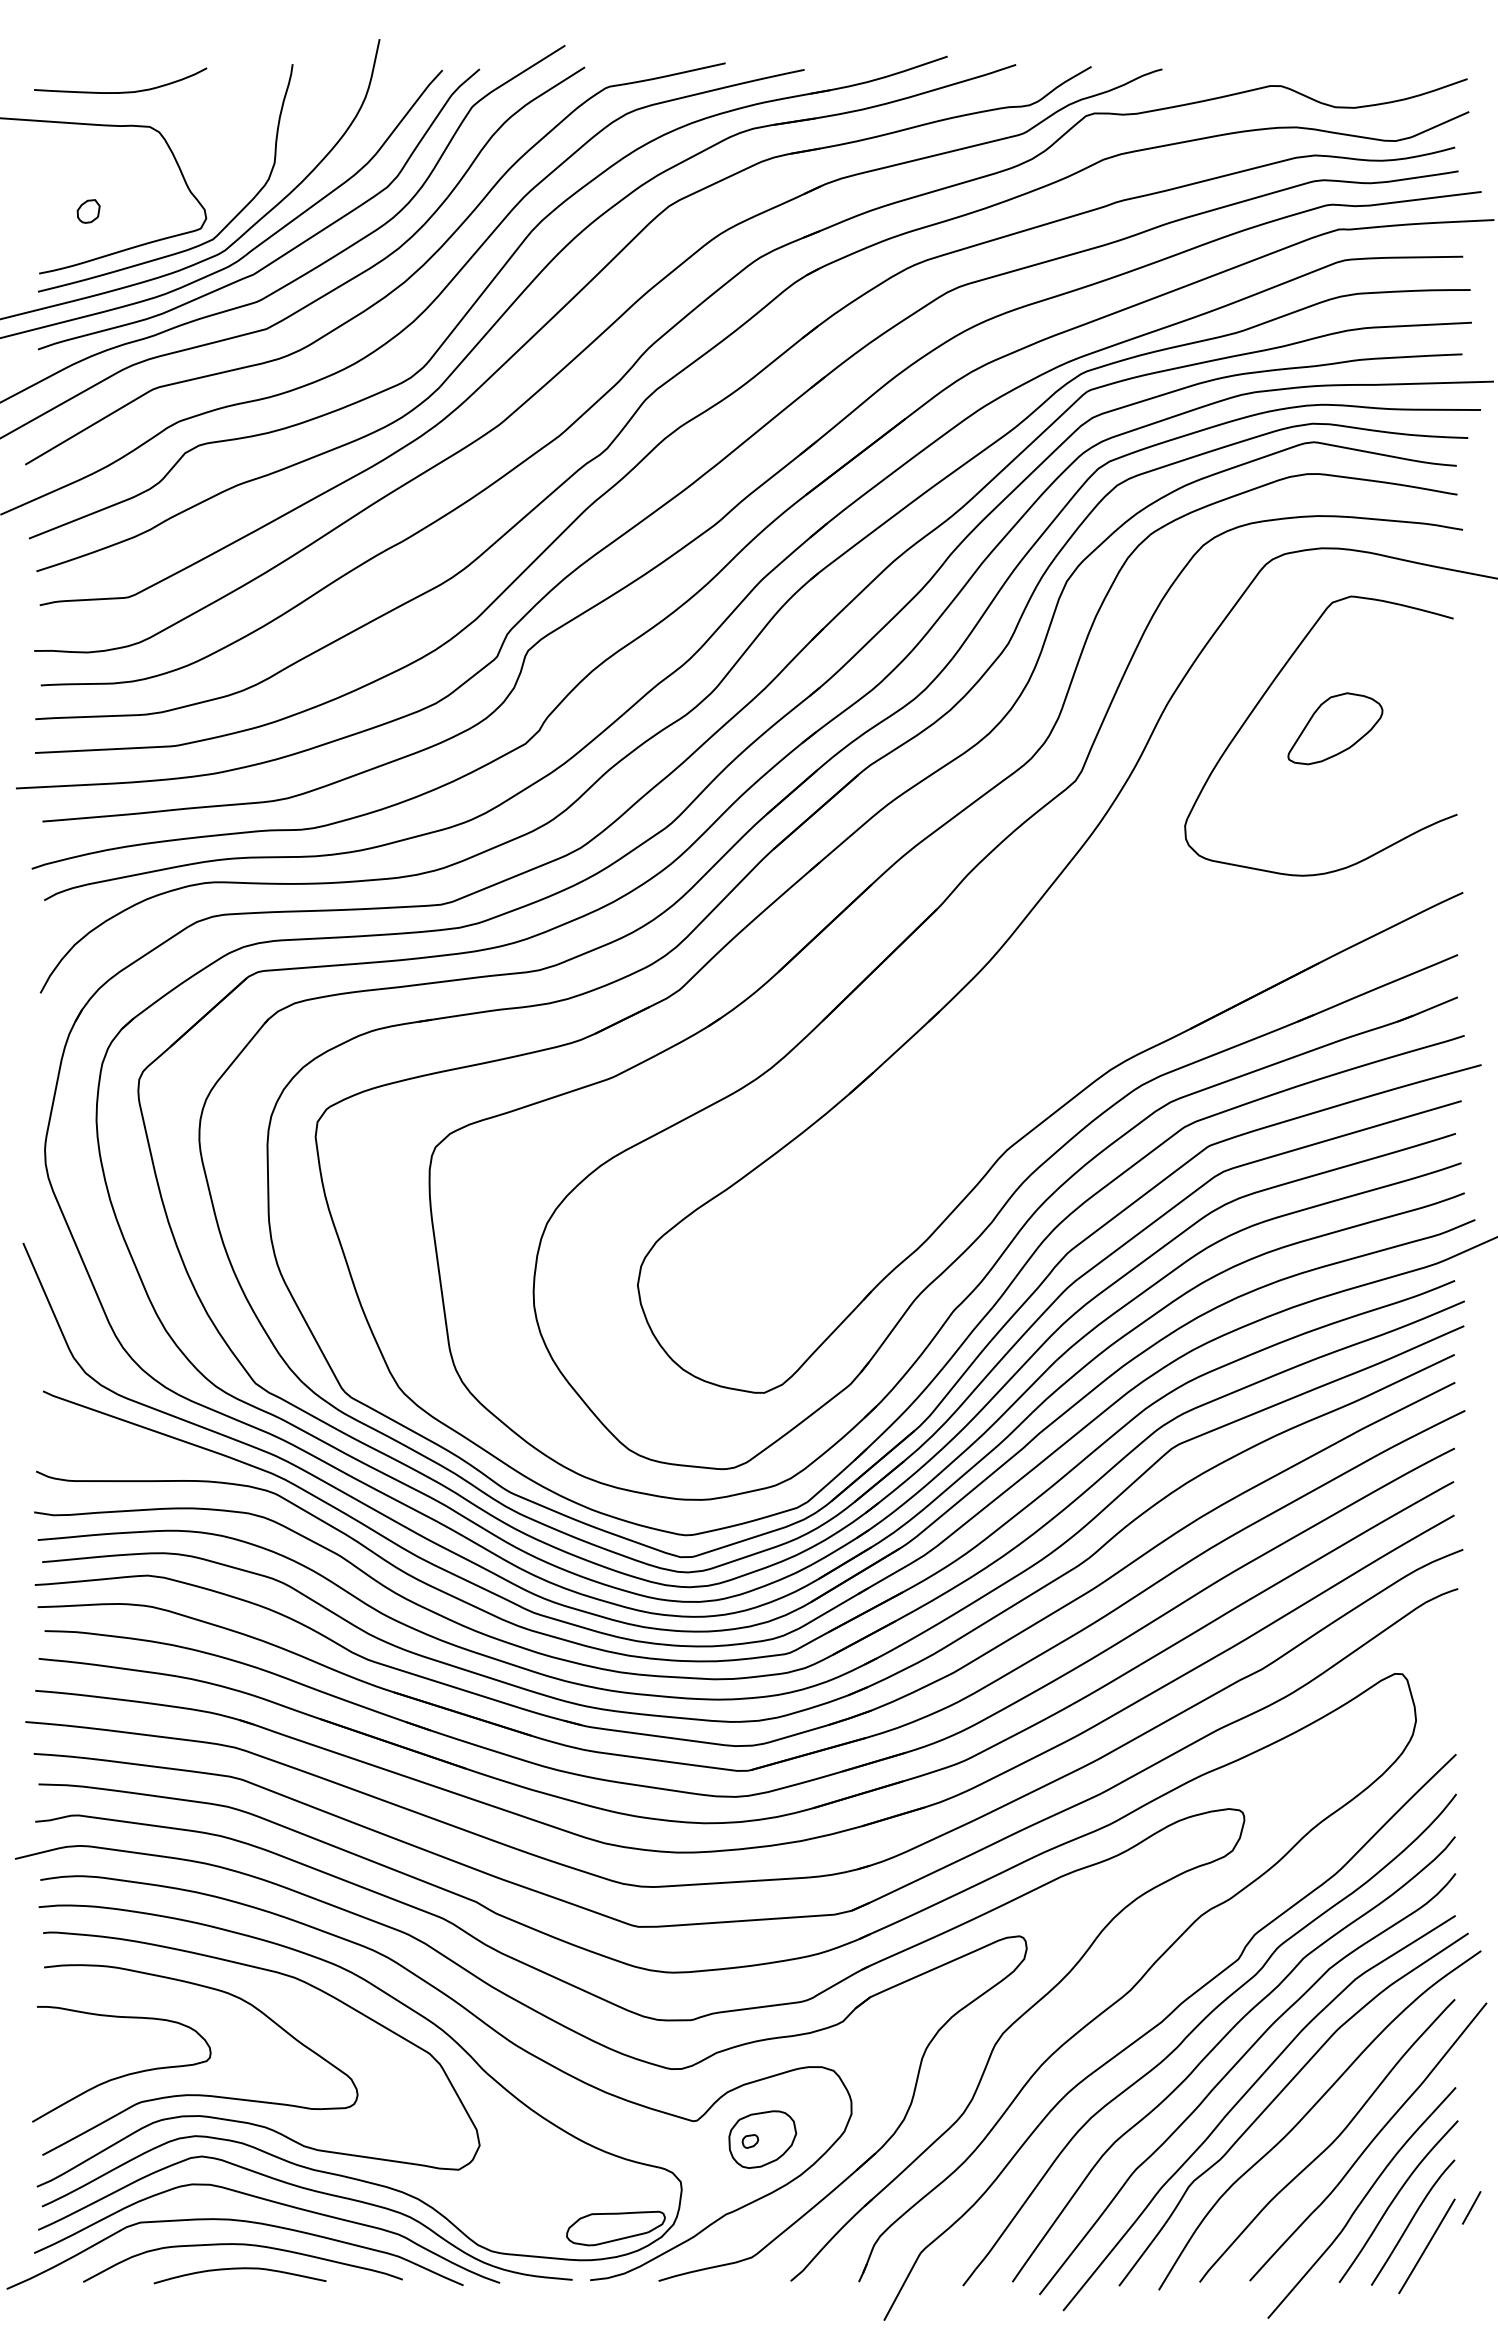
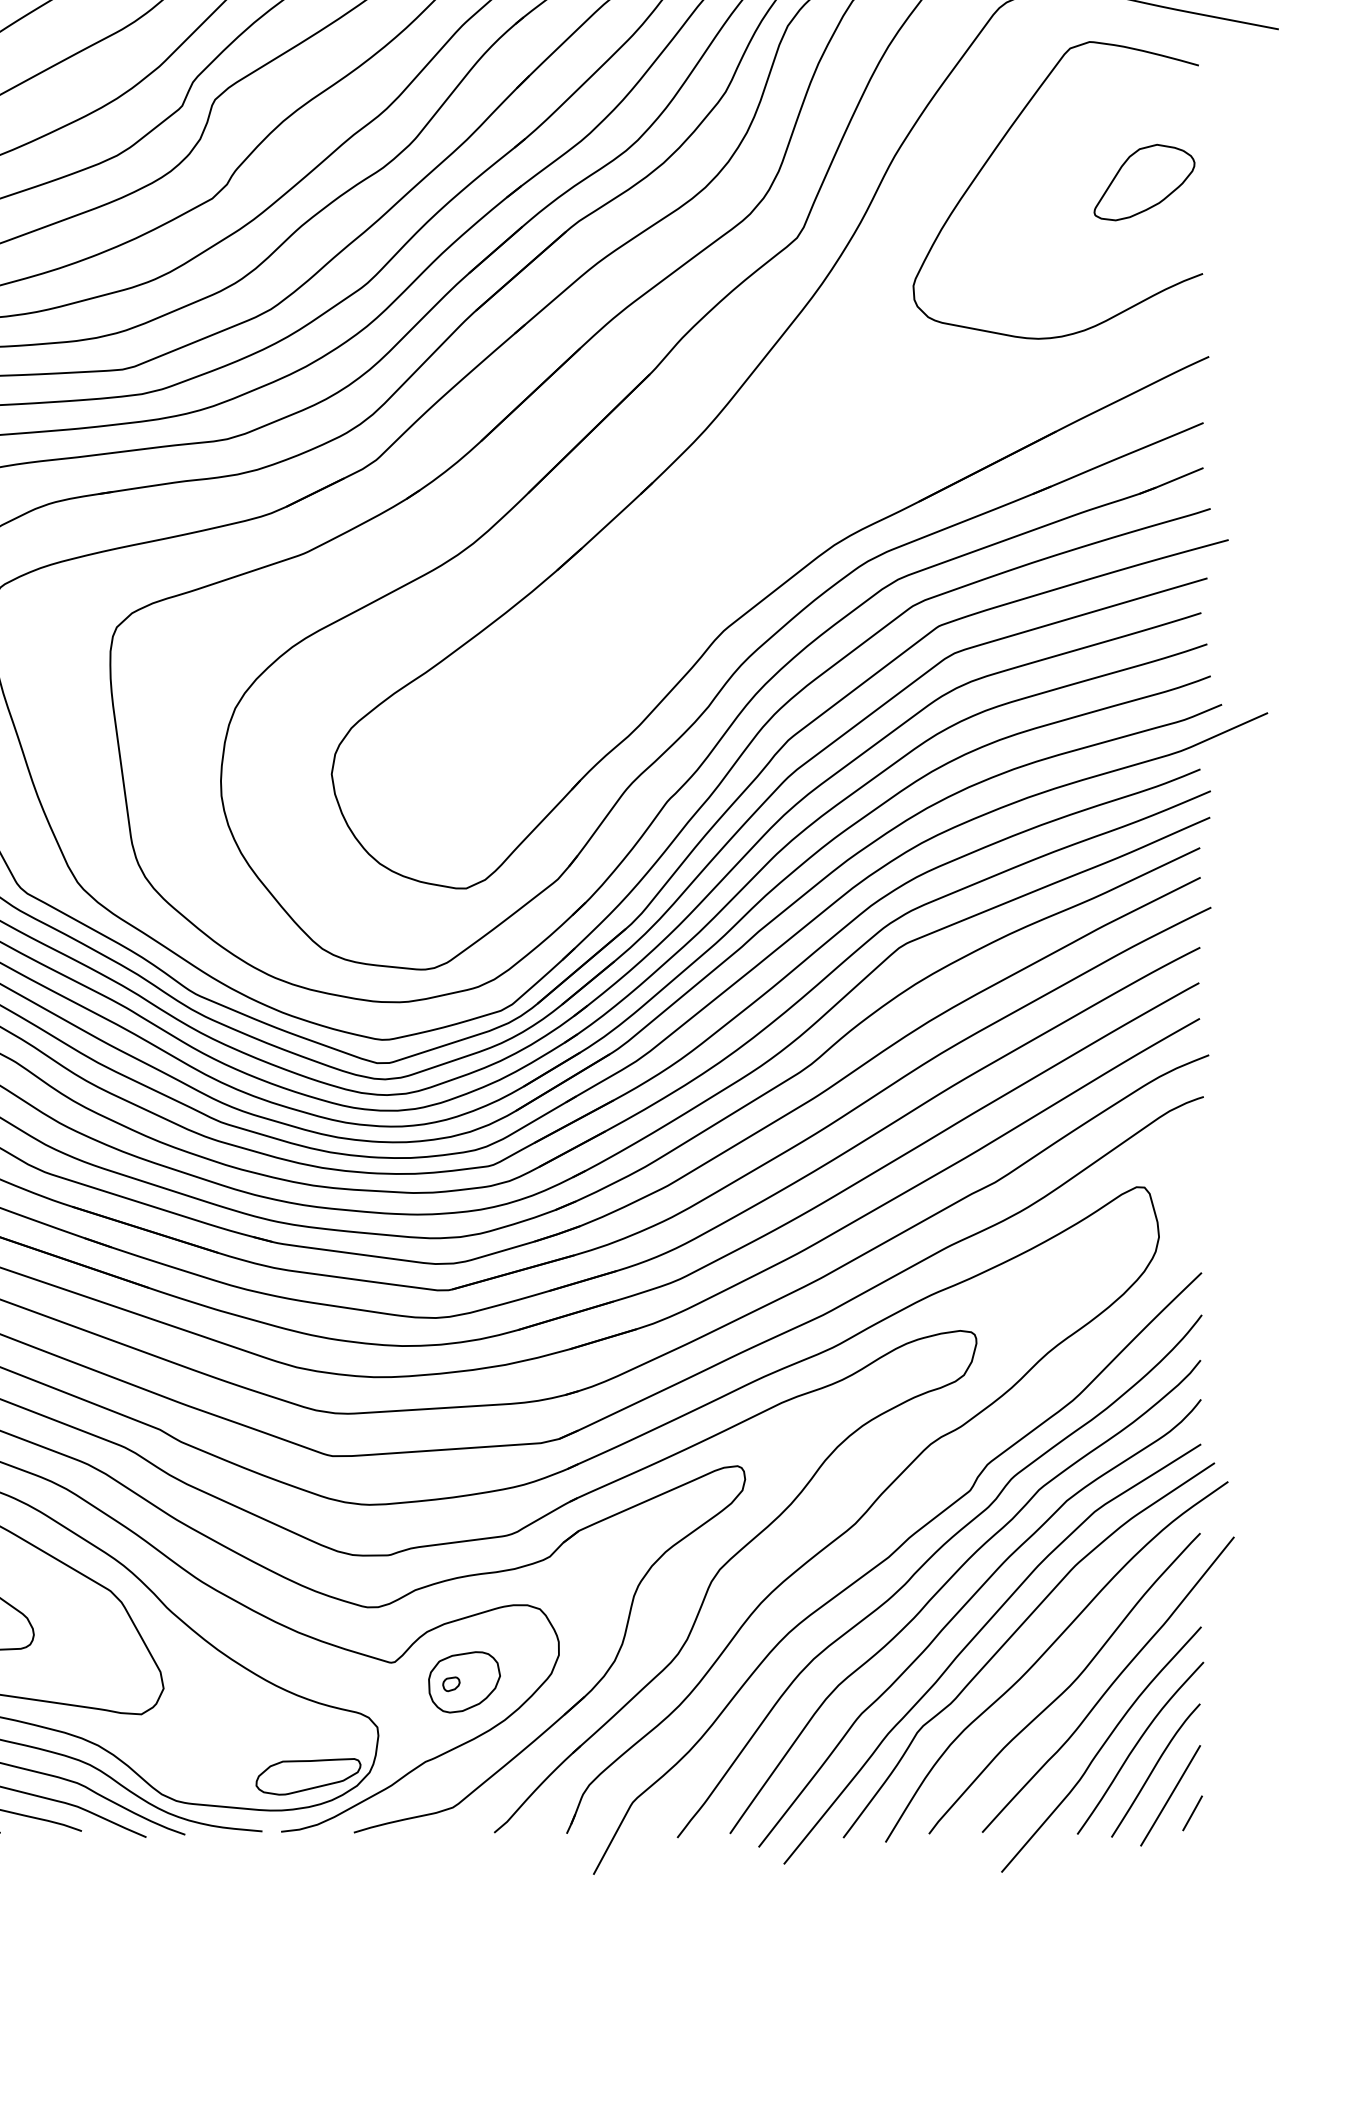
part: (1335, 728) -> (1144, 182), moved
line: (1471, 2207) -> (1192, 1812), moved

